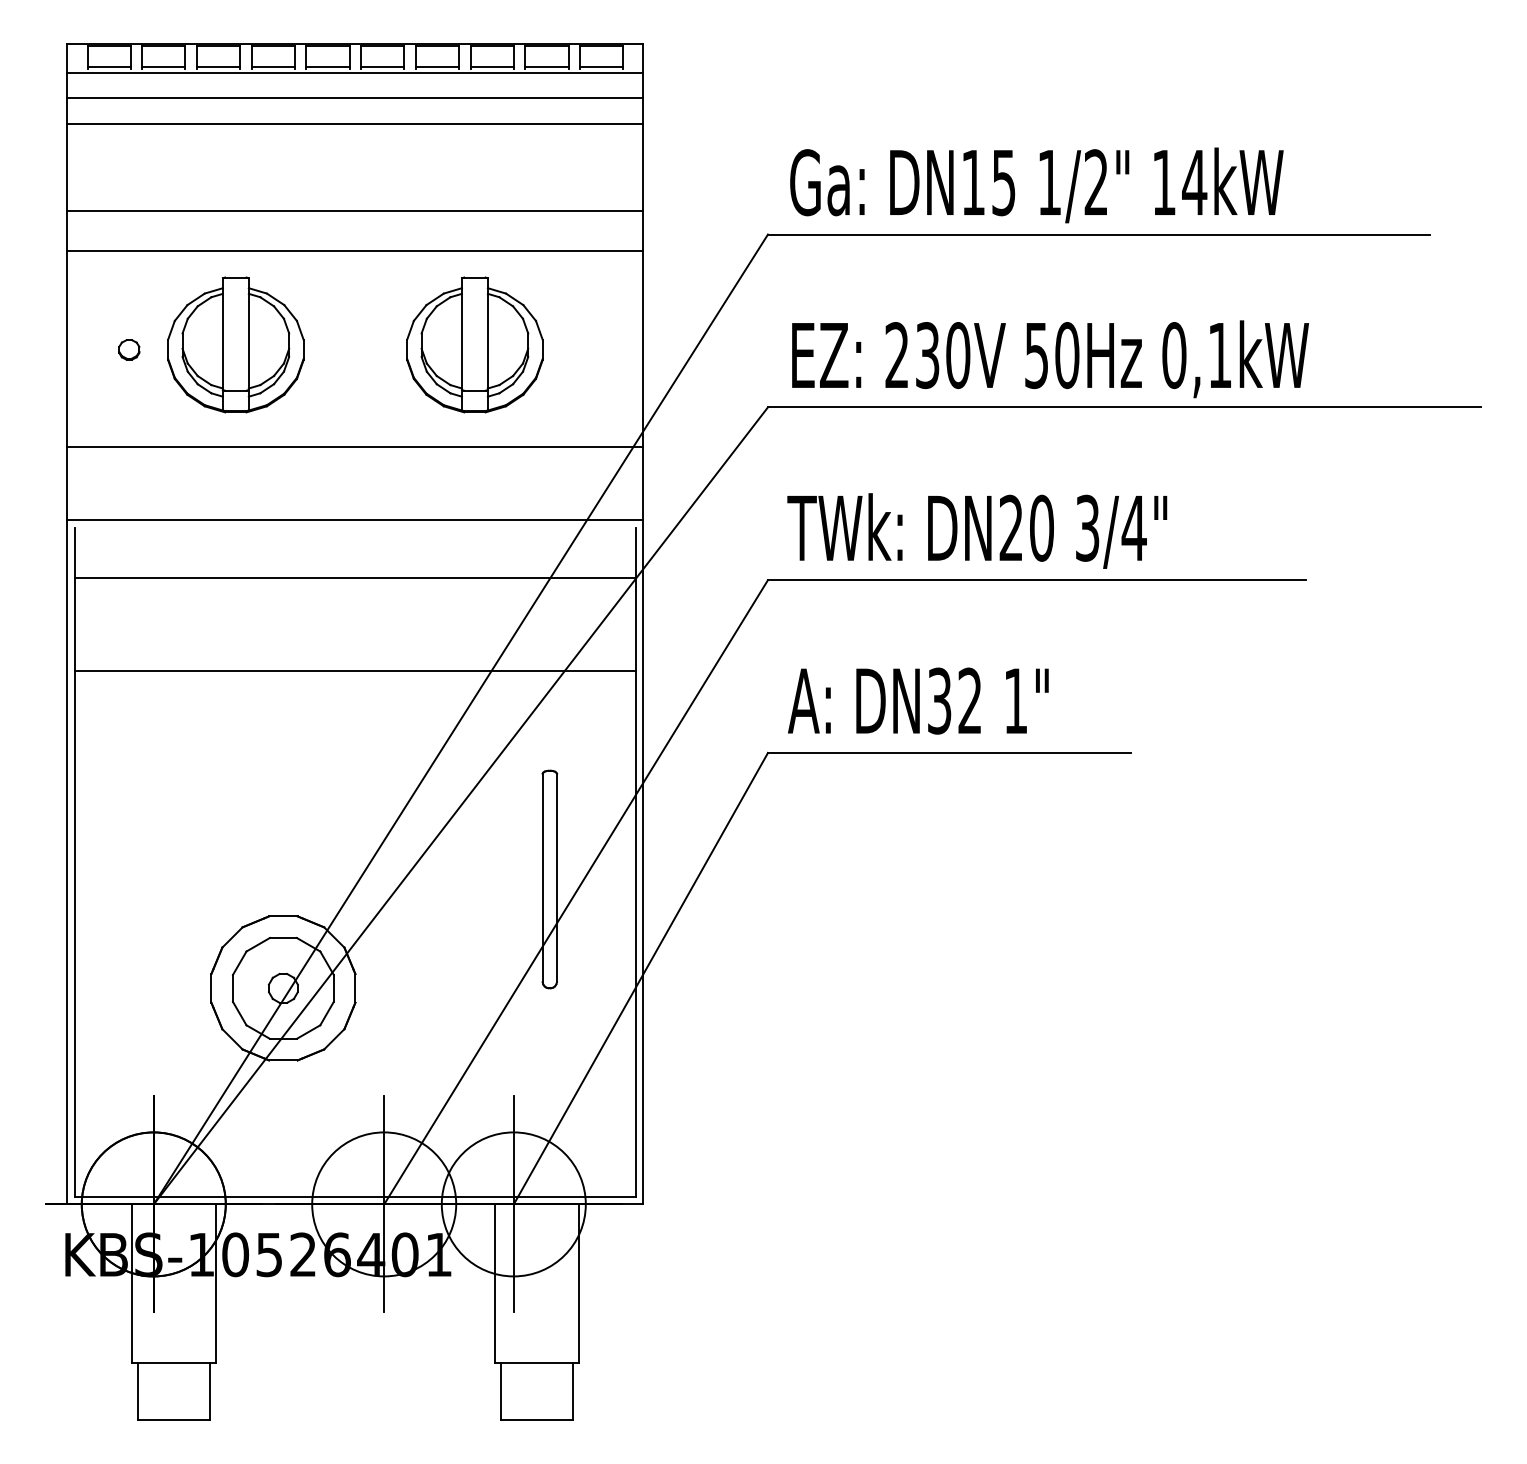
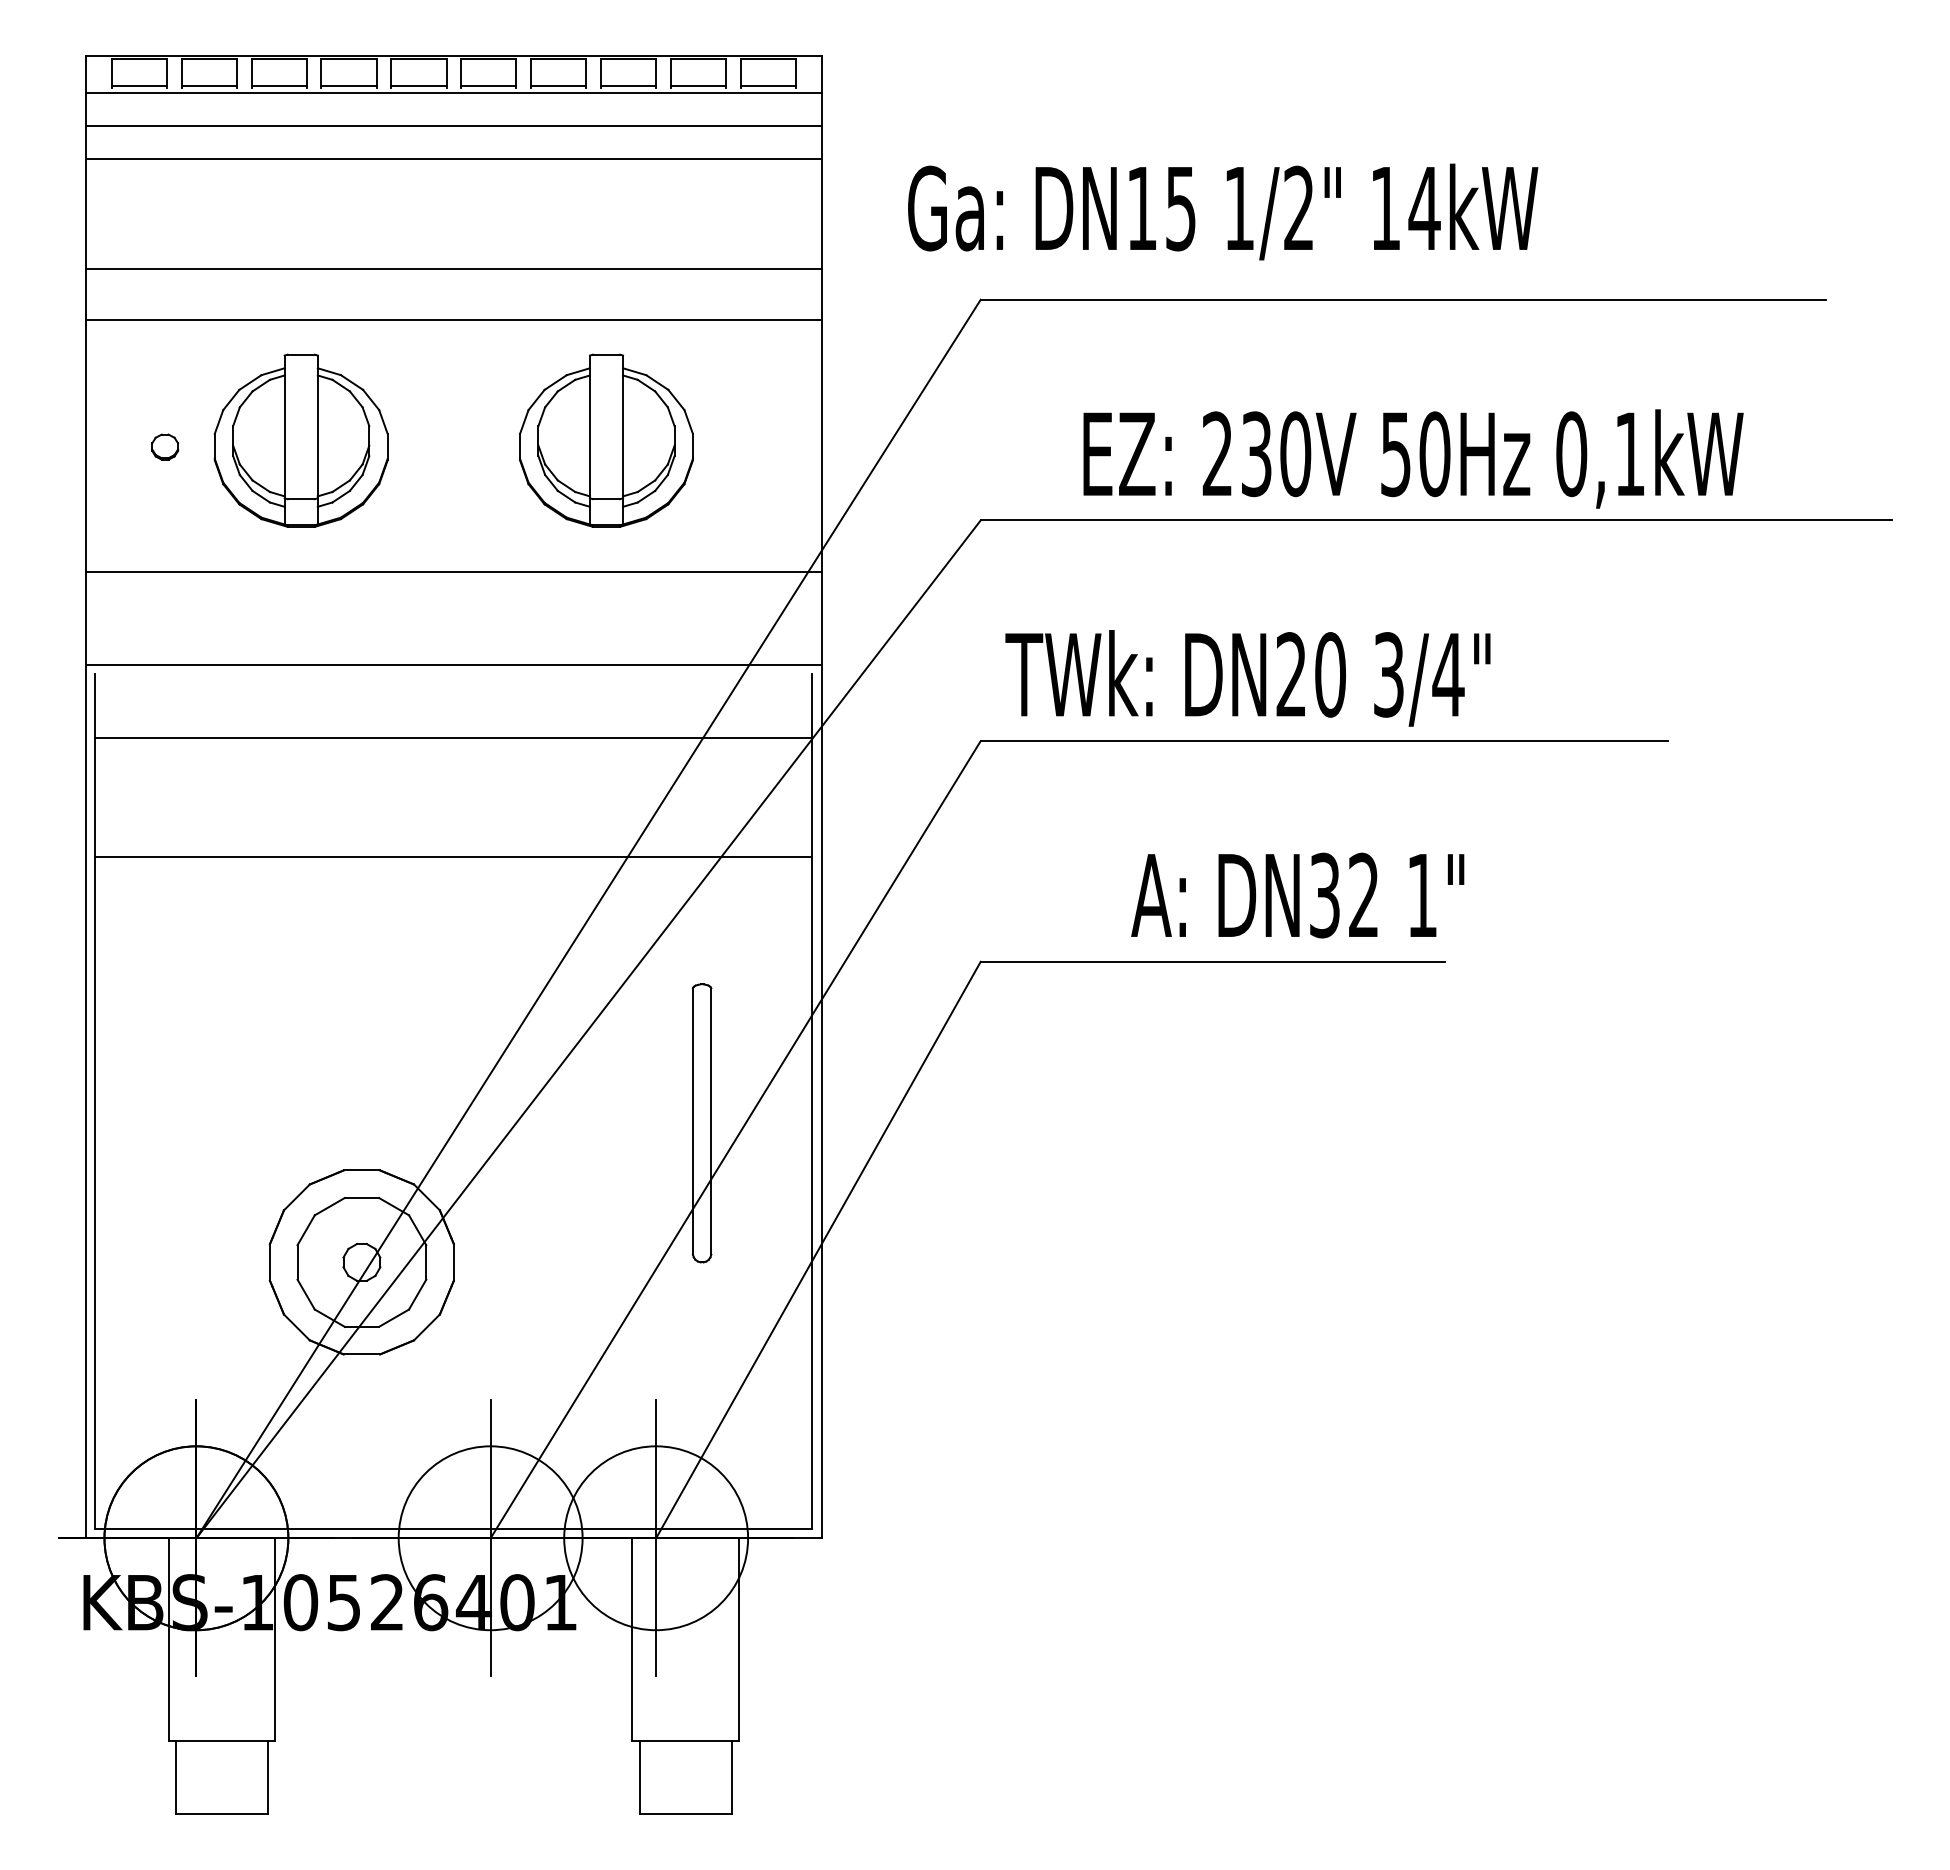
text: (1037, 185) -> (1223, 211), moved
text: (1050, 358) -> (1413, 458), moved
text: (918, 701) -> (1297, 895), moved

